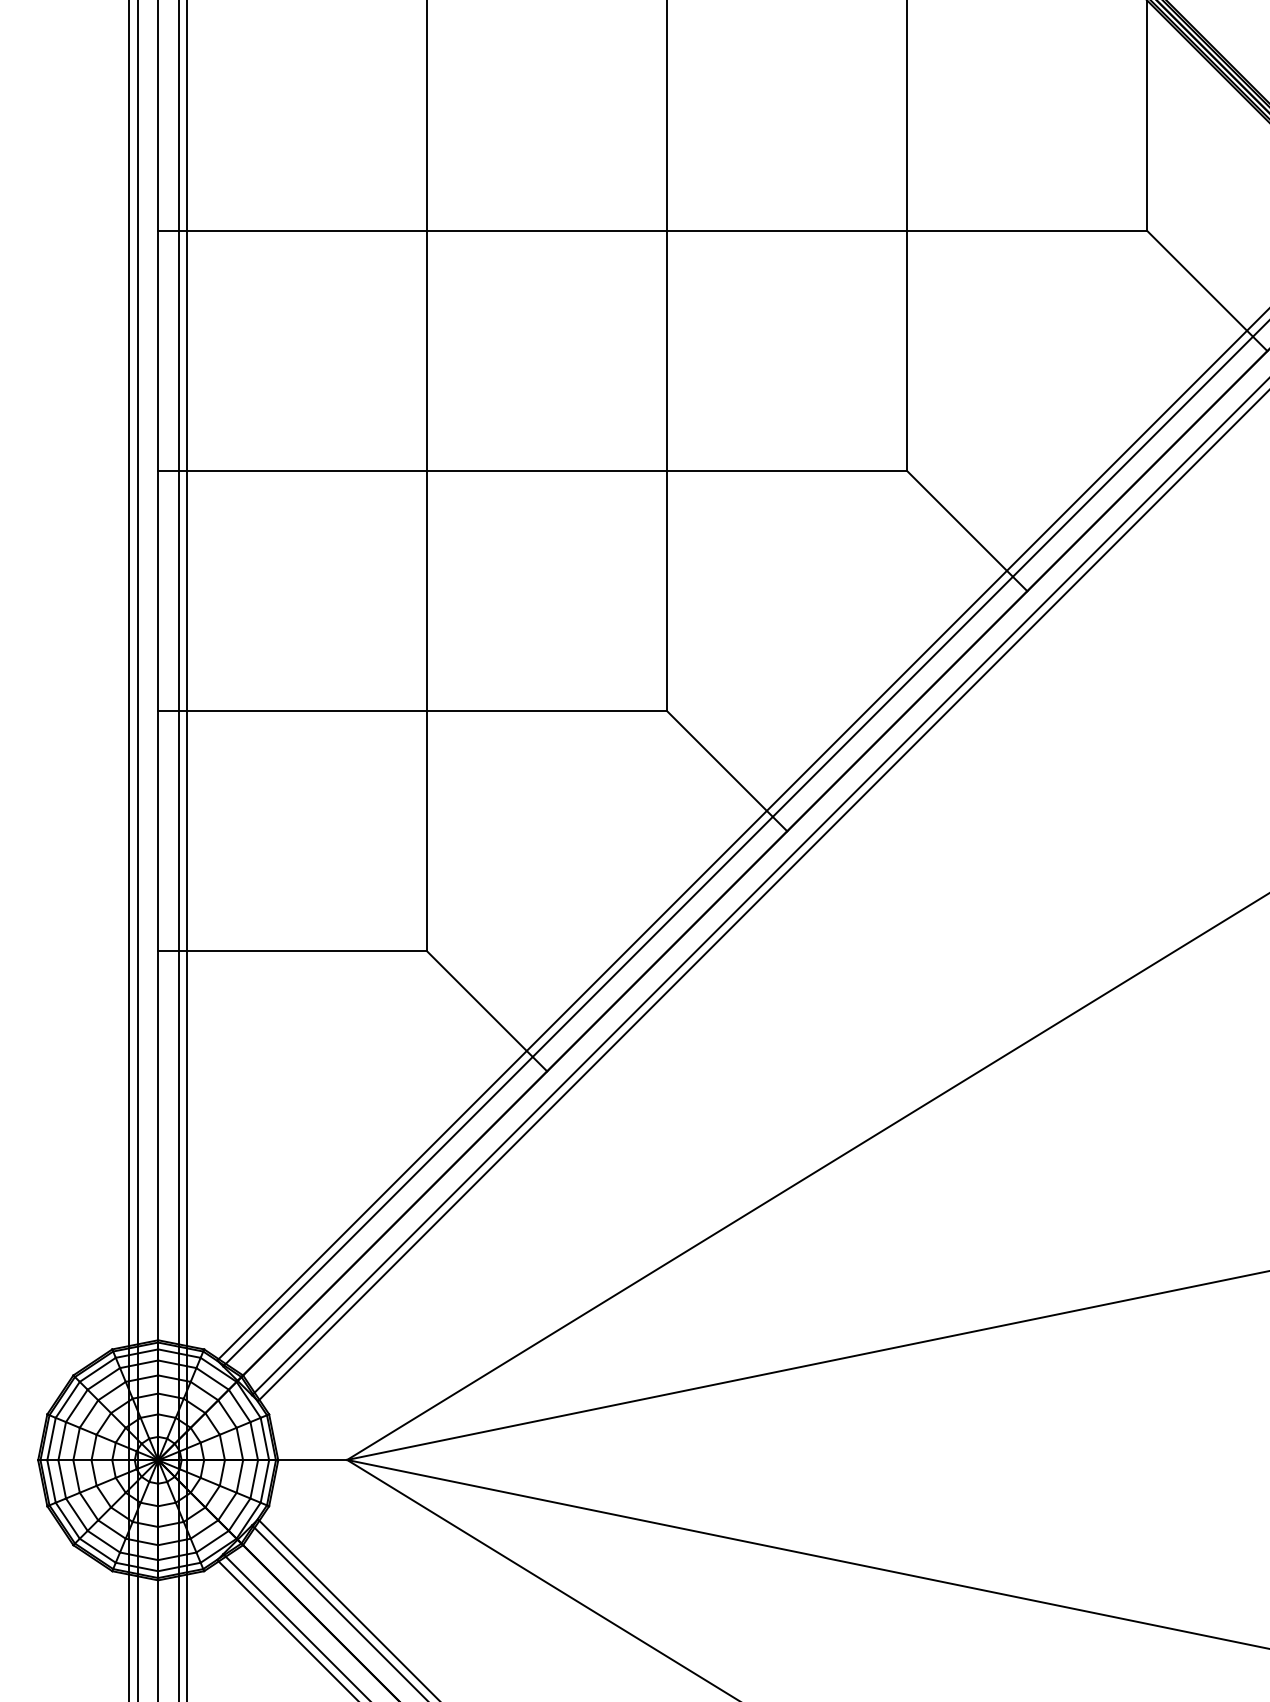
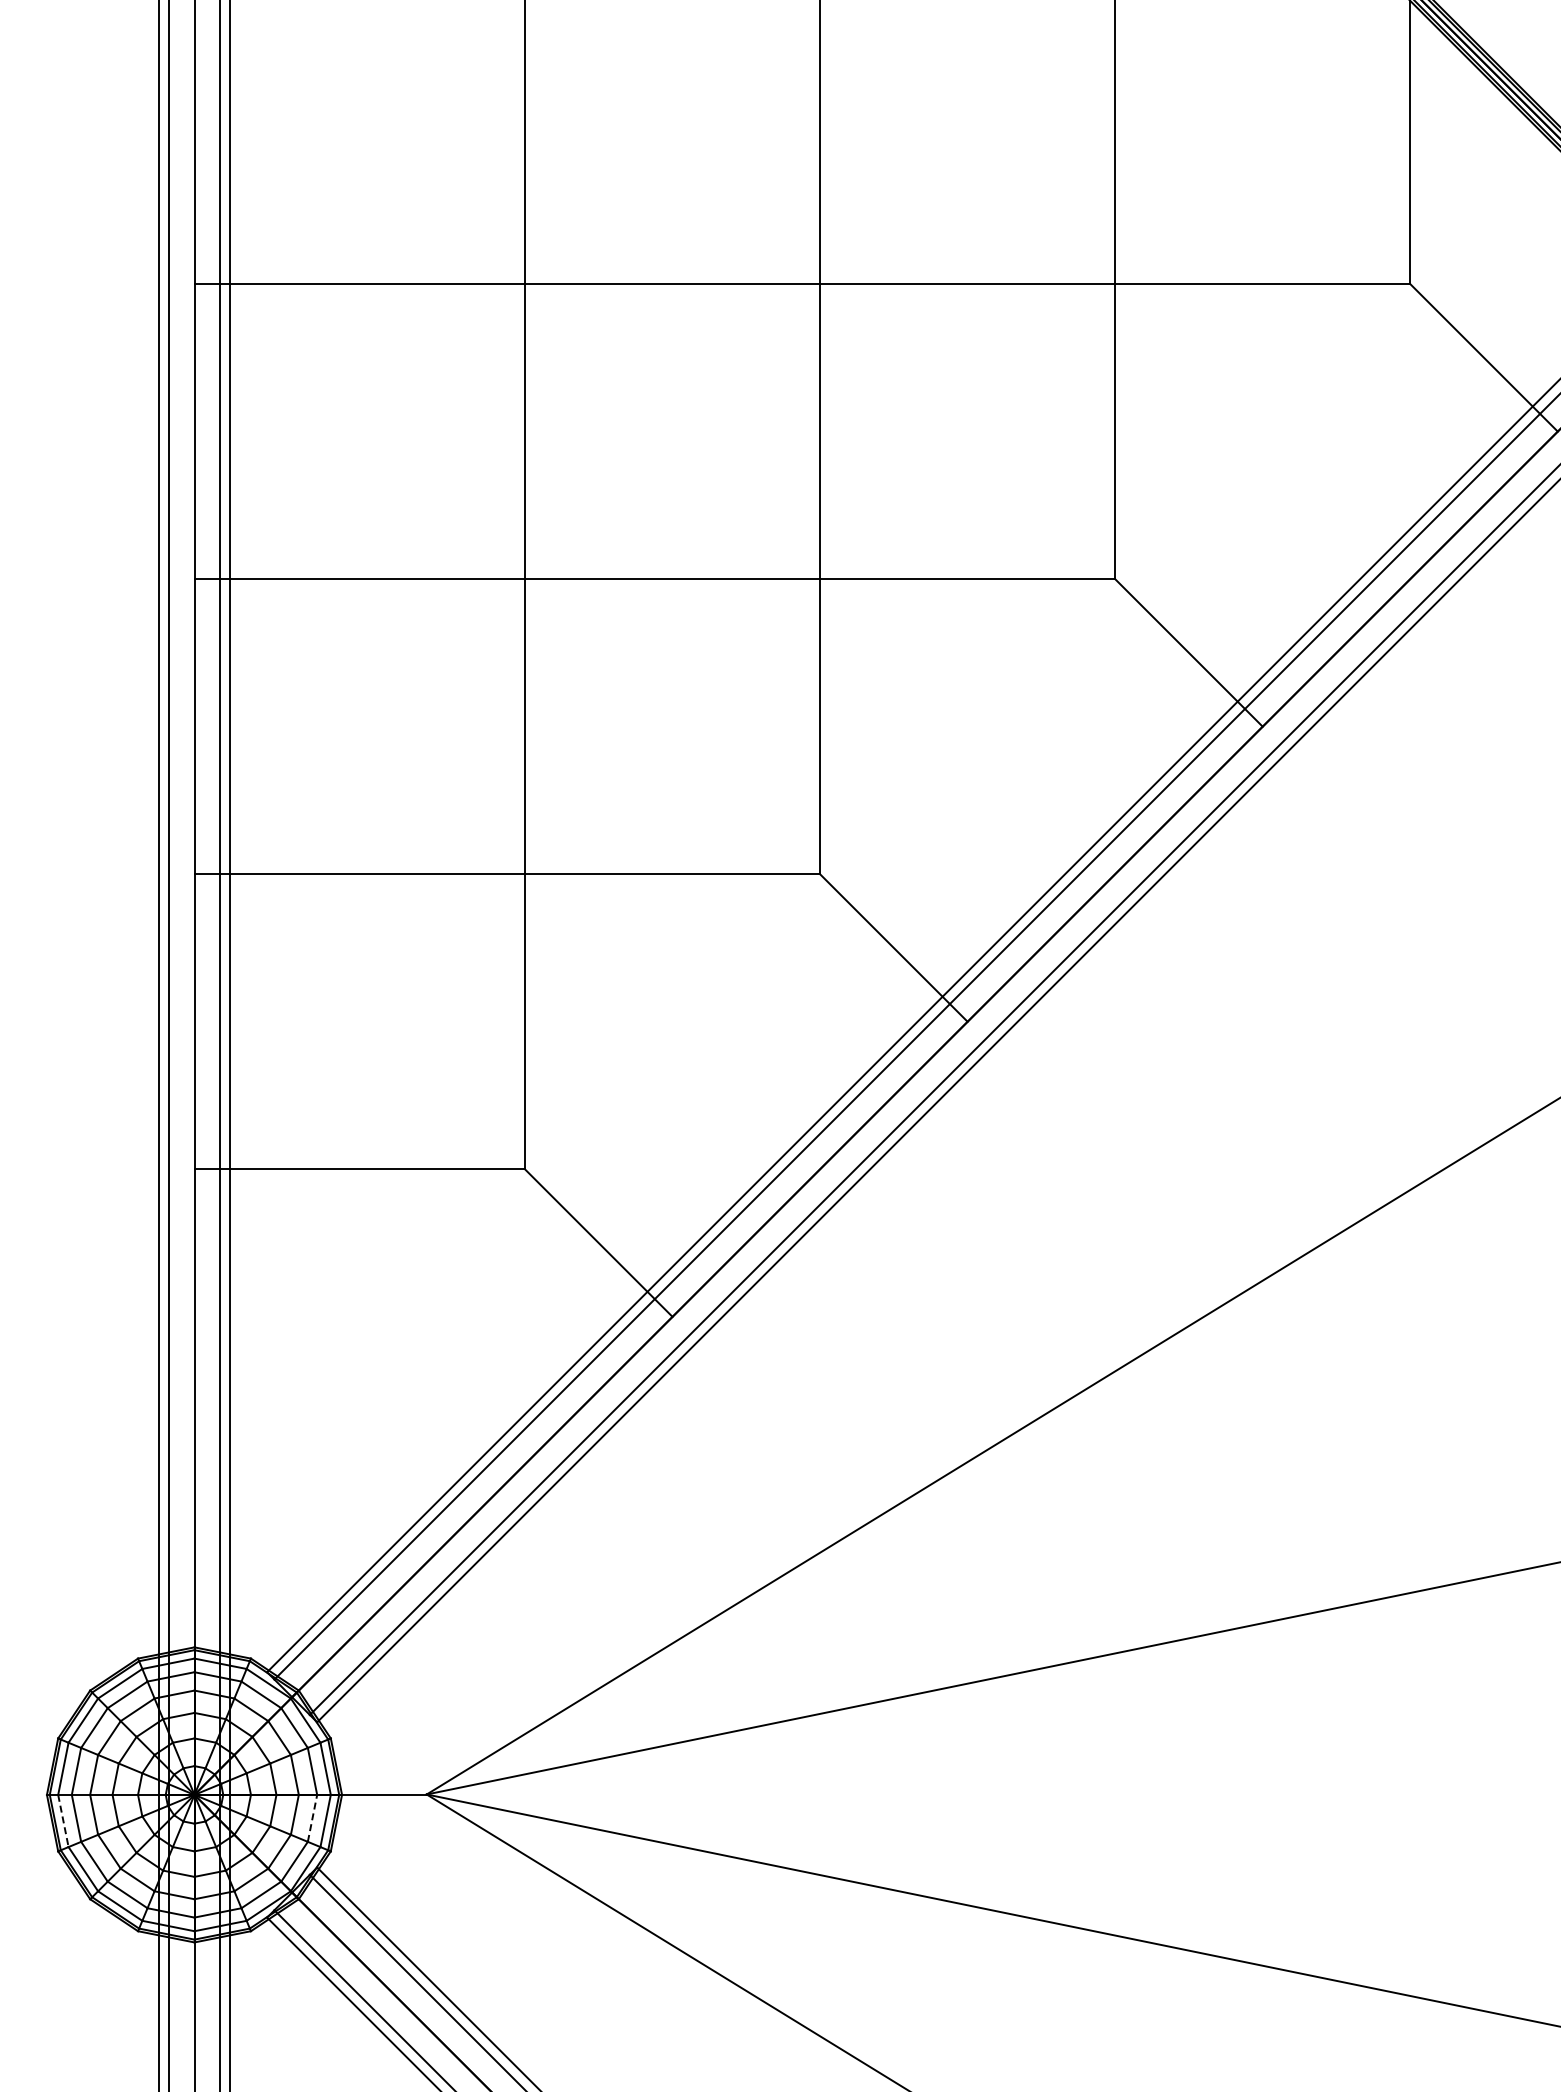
line: (254, 1479) -> (312, 1818), solid -> dashed
line: (51, 1481) -> (63, 1820), solid -> dashed

